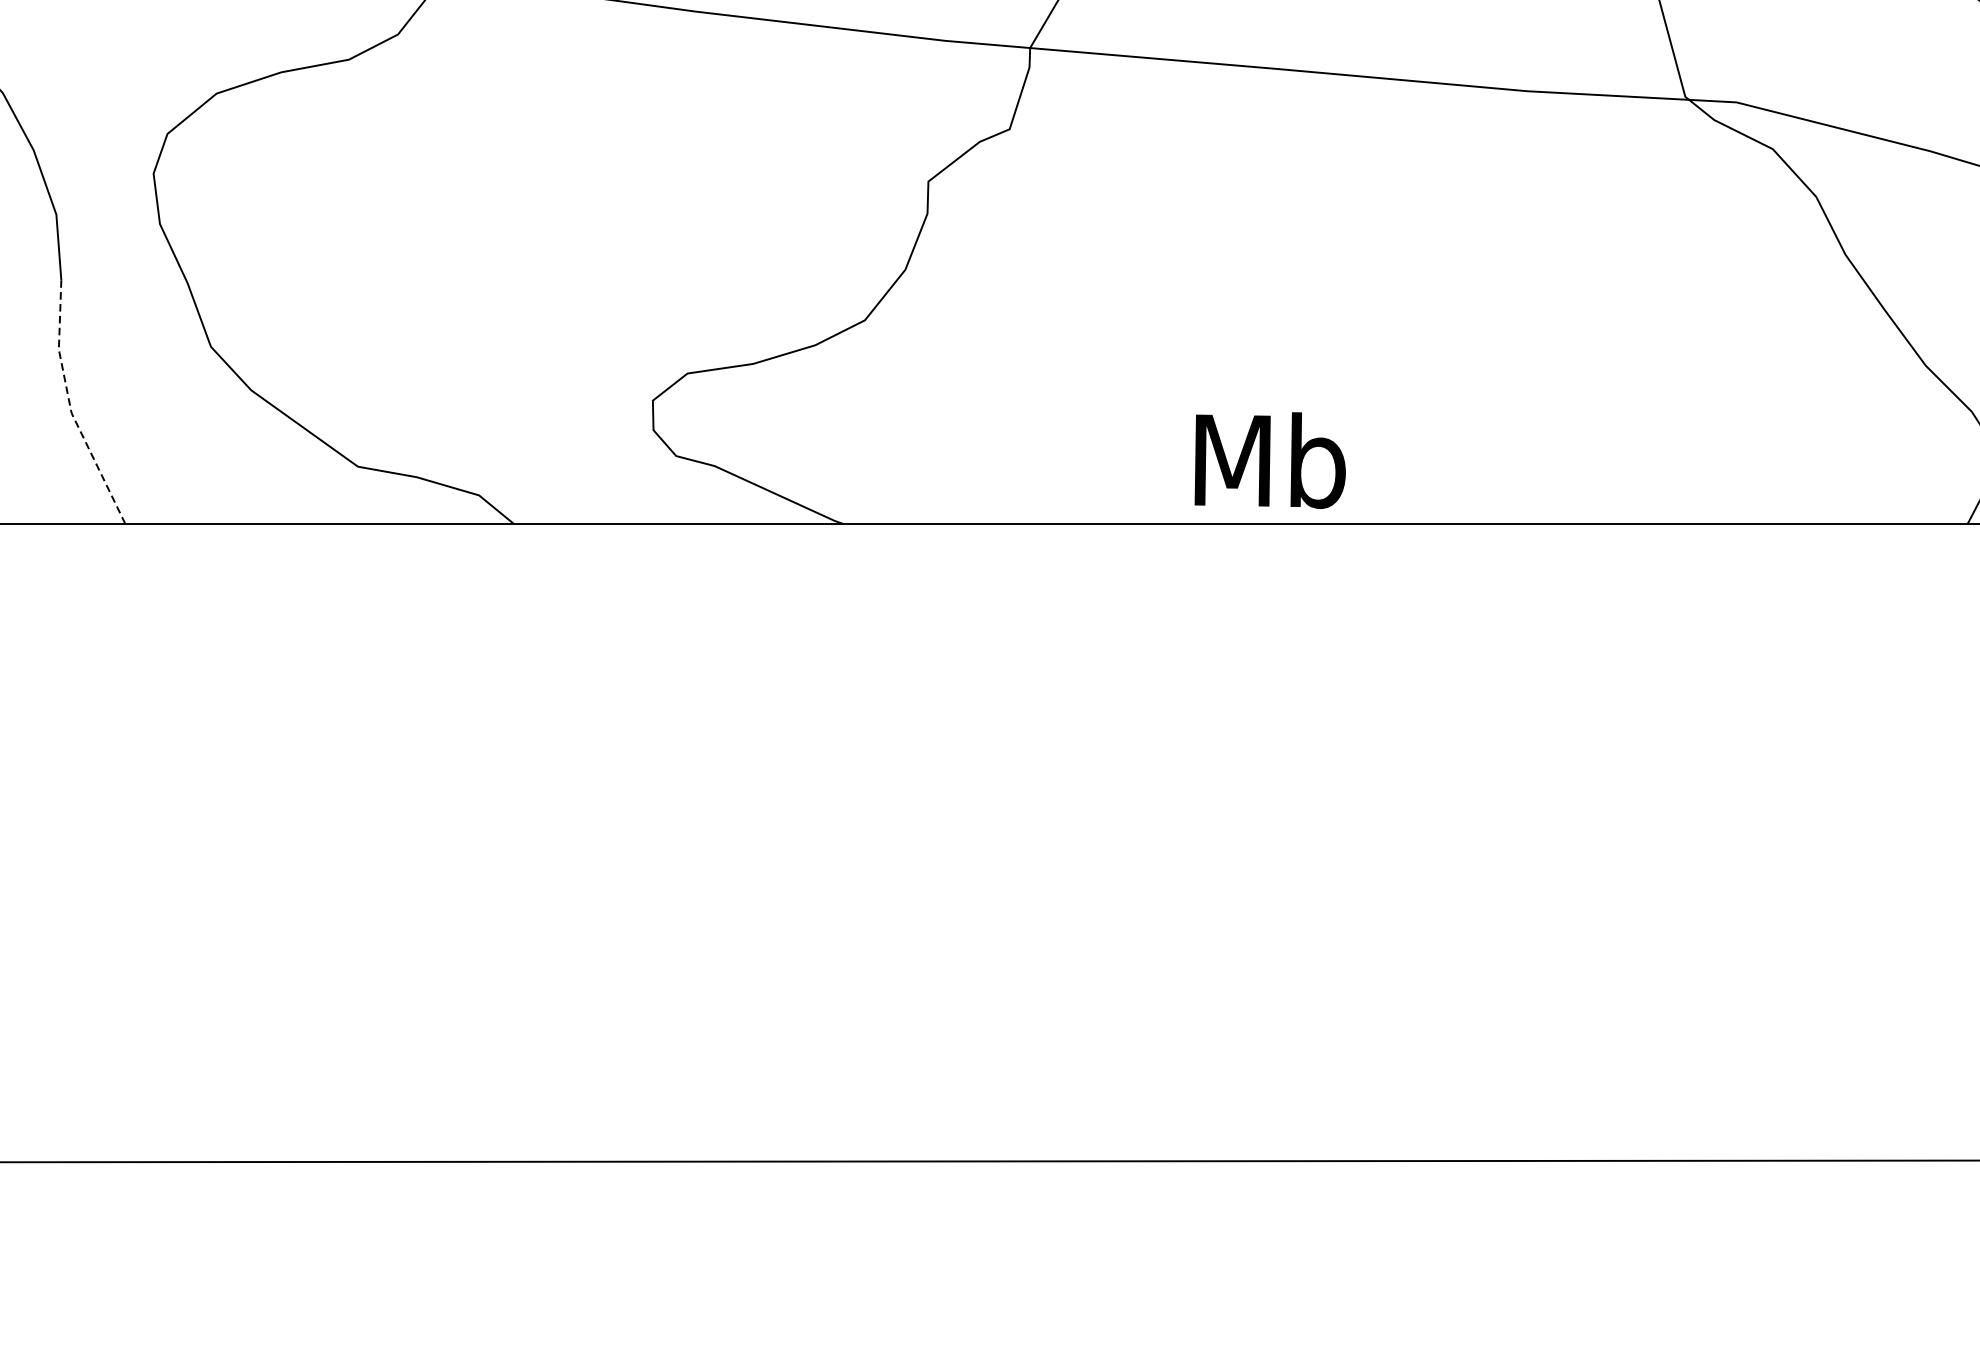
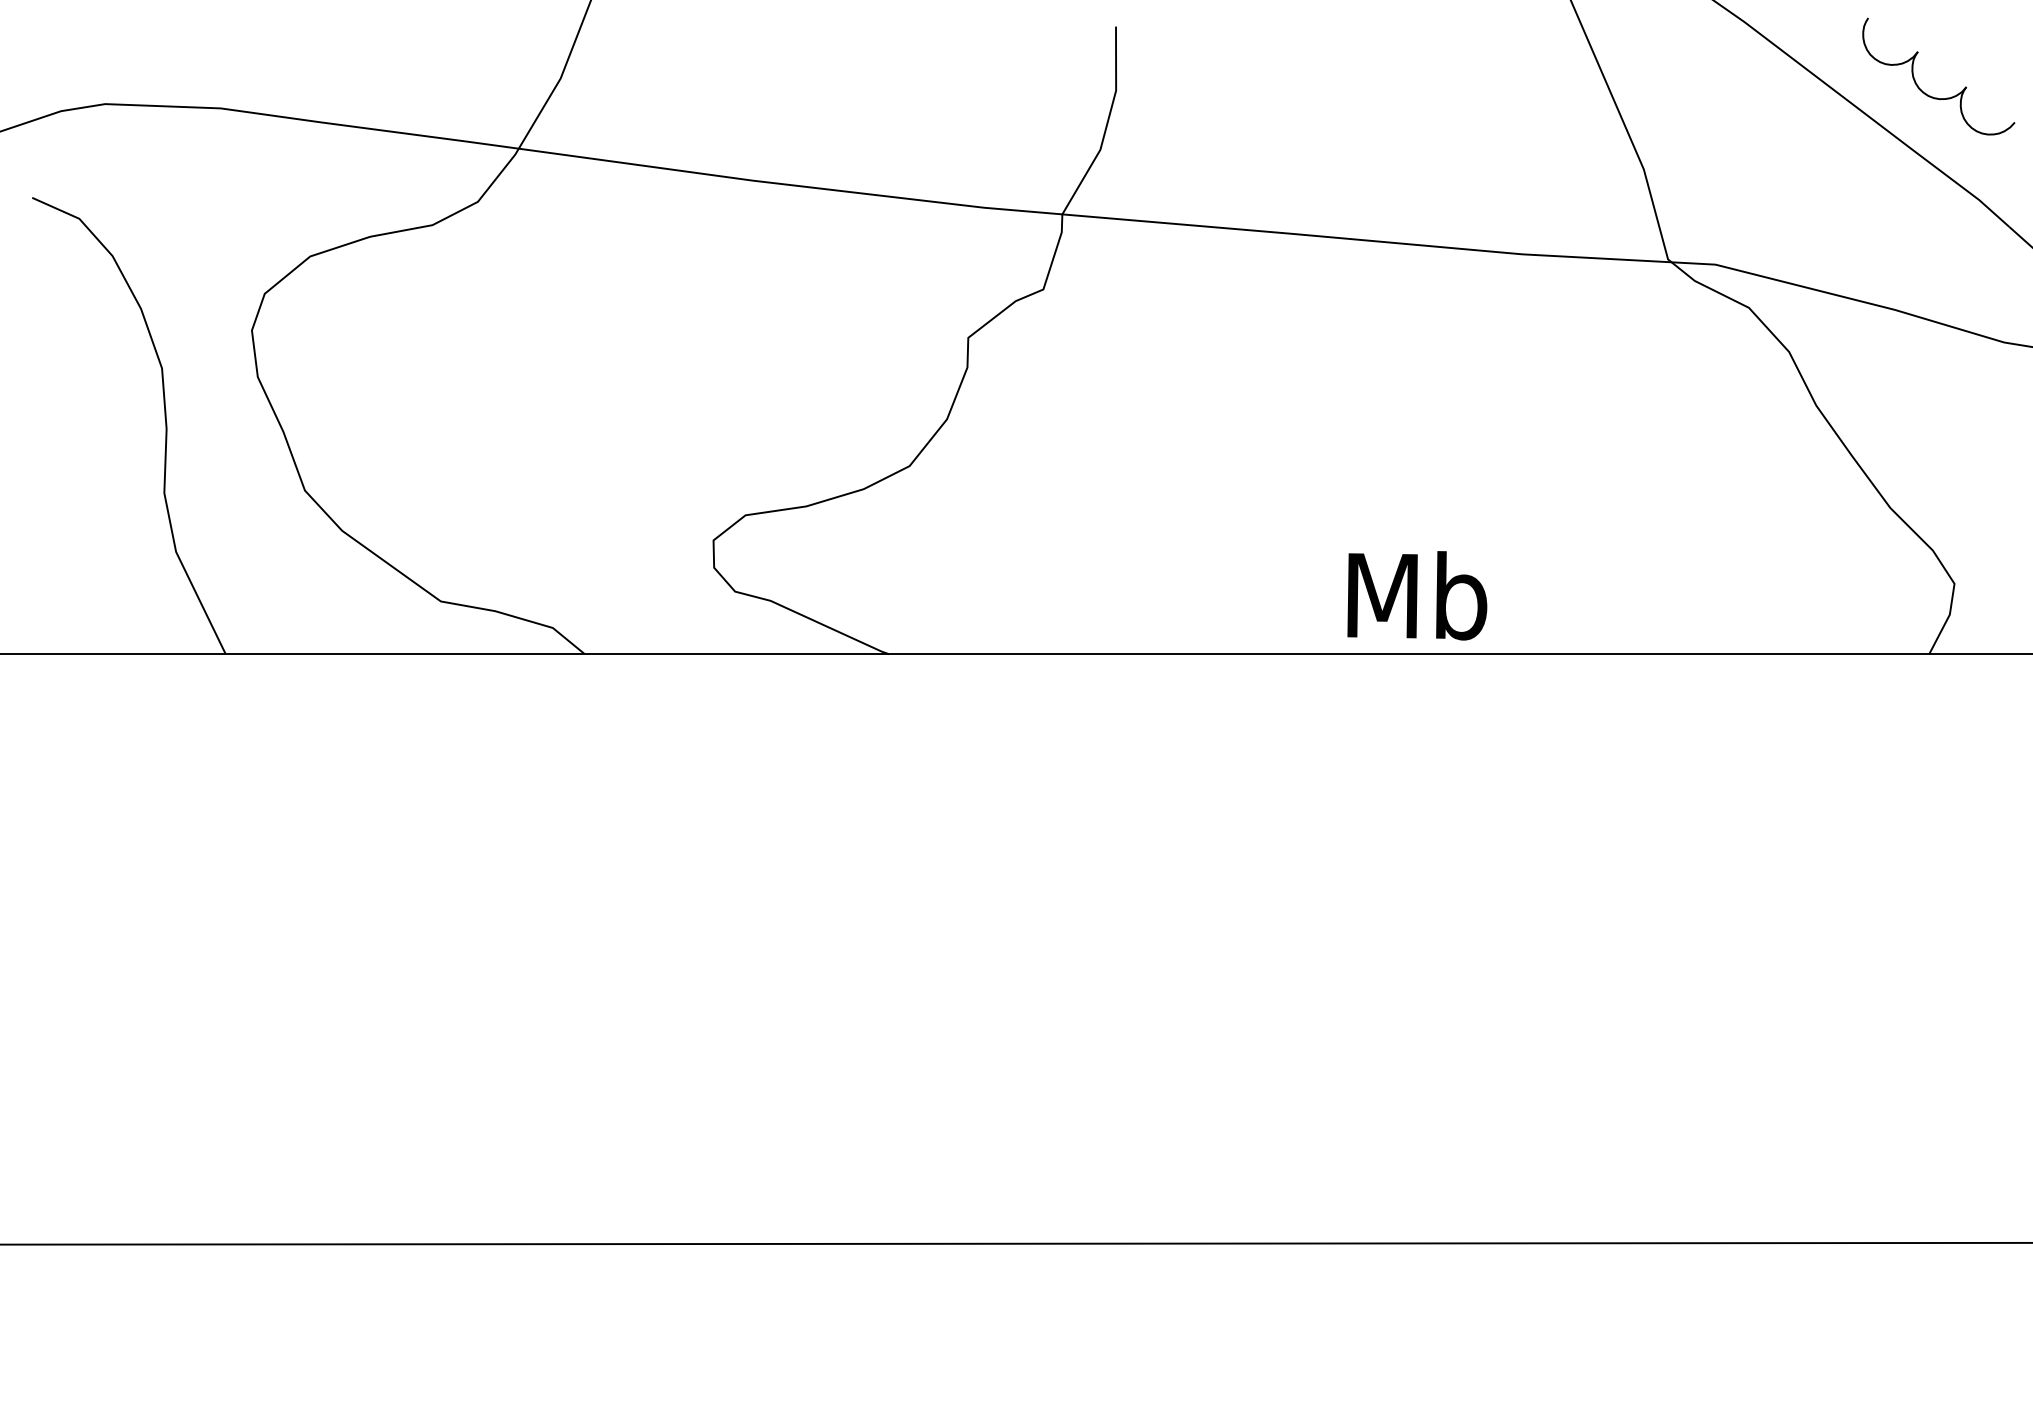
line: (70, 408) -> (175, 547), dashed -> solid
text: (1270, 460) -> (1417, 595), moved

